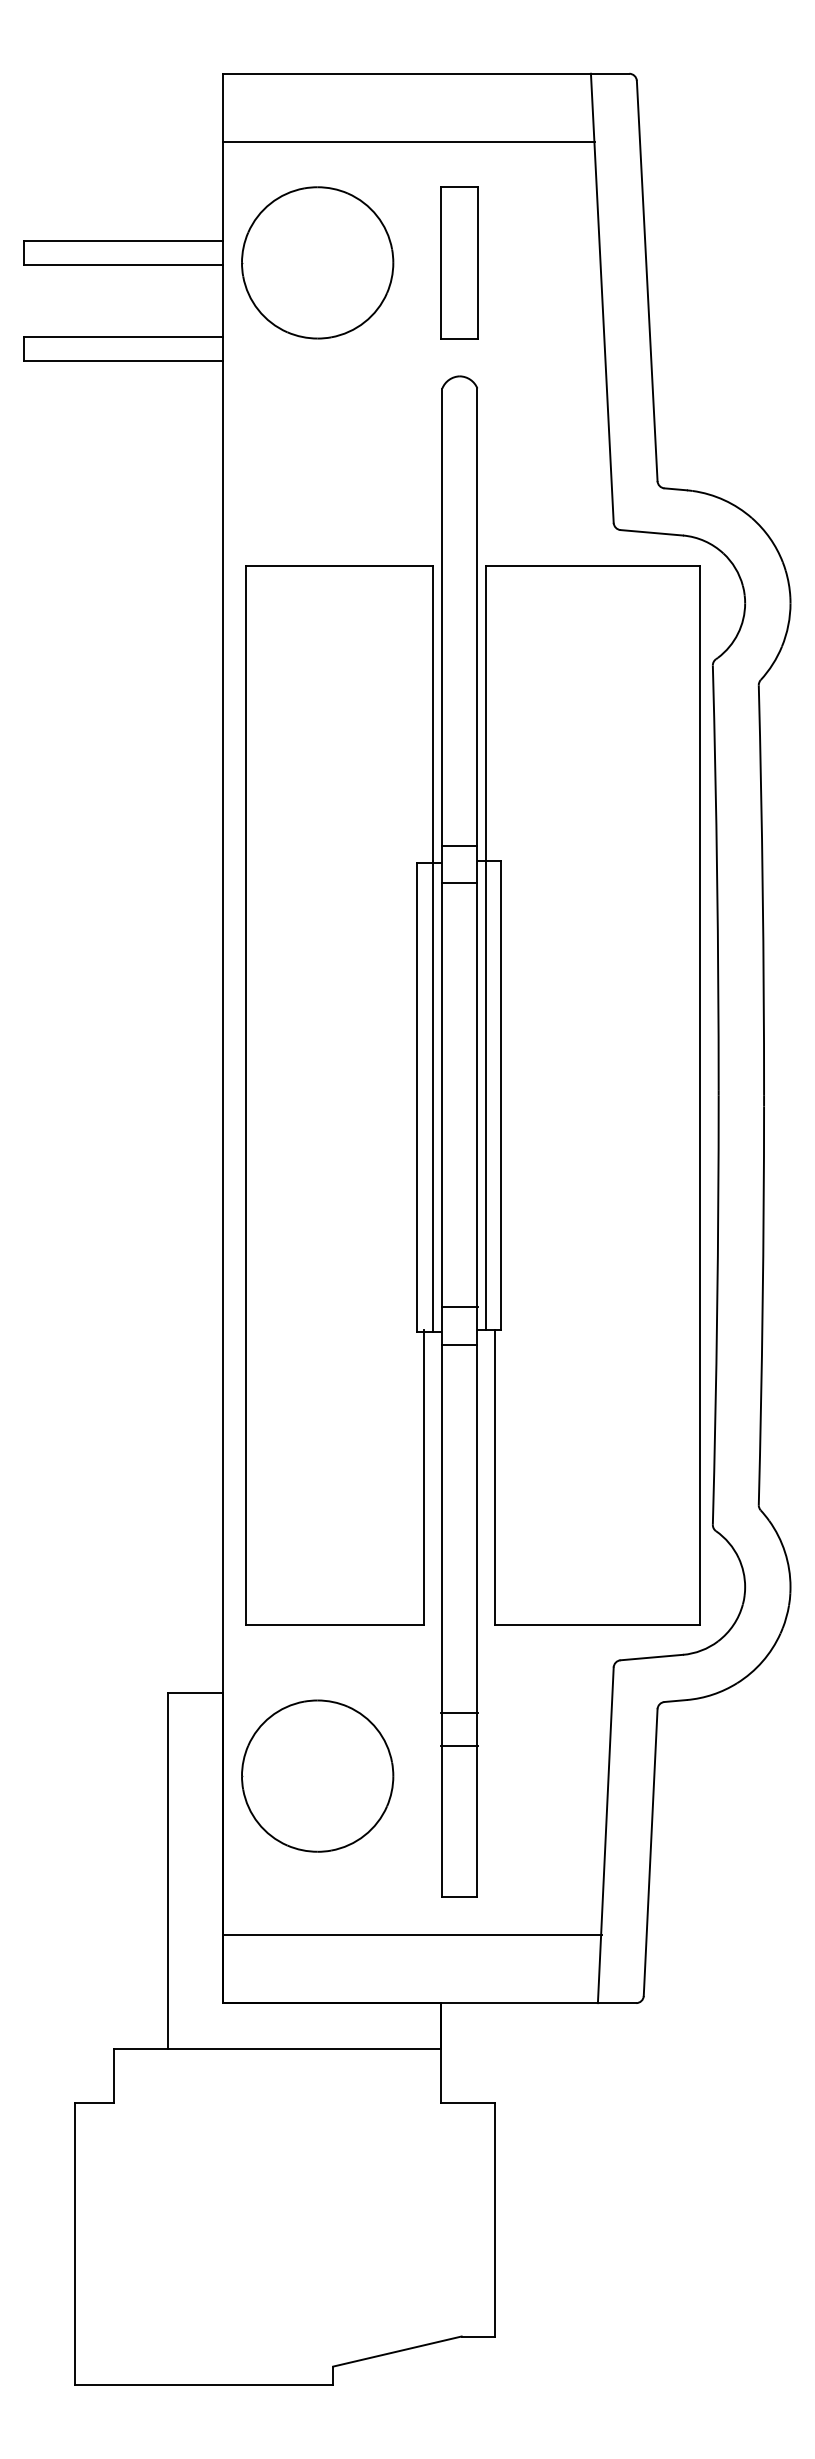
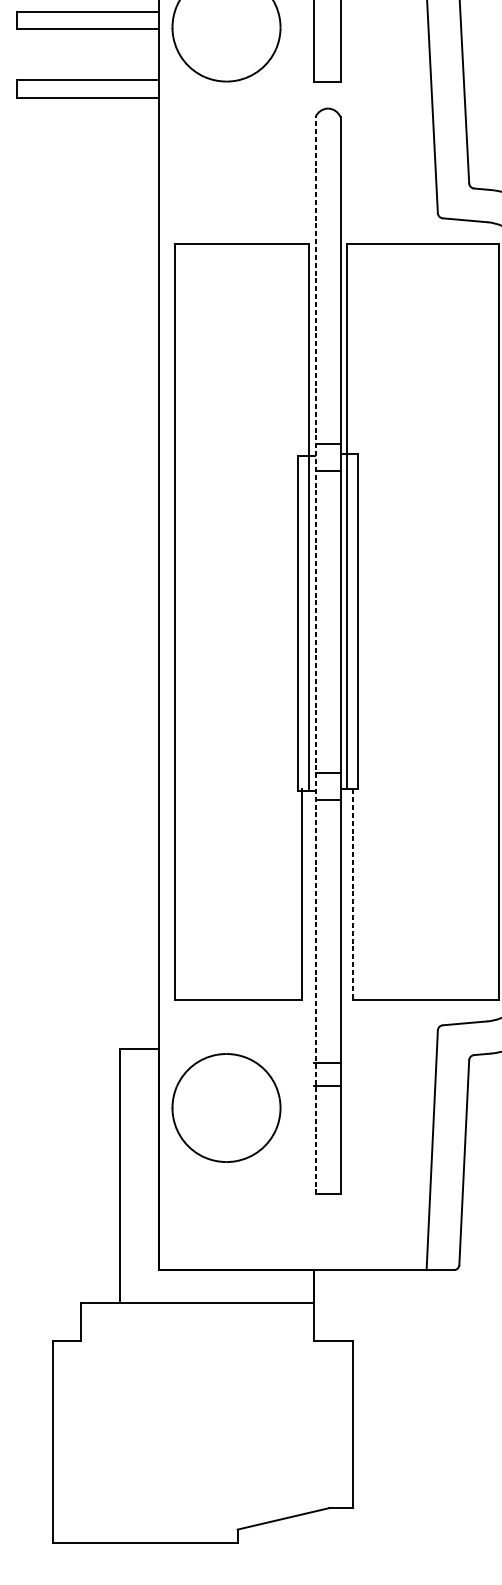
line: (442, 1142) -> (315, 655), solid -> dashed
line: (495, 1477) -> (353, 894), solid -> dashed
line: (412, 1935) -> (294, 1221), removed

